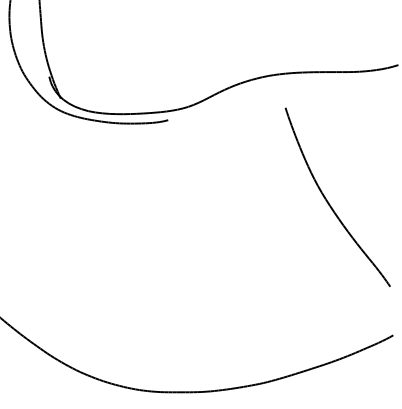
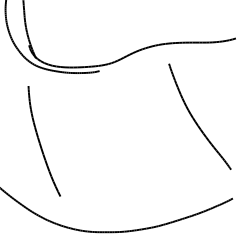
part: (73, 239) -> (43, 141), added

